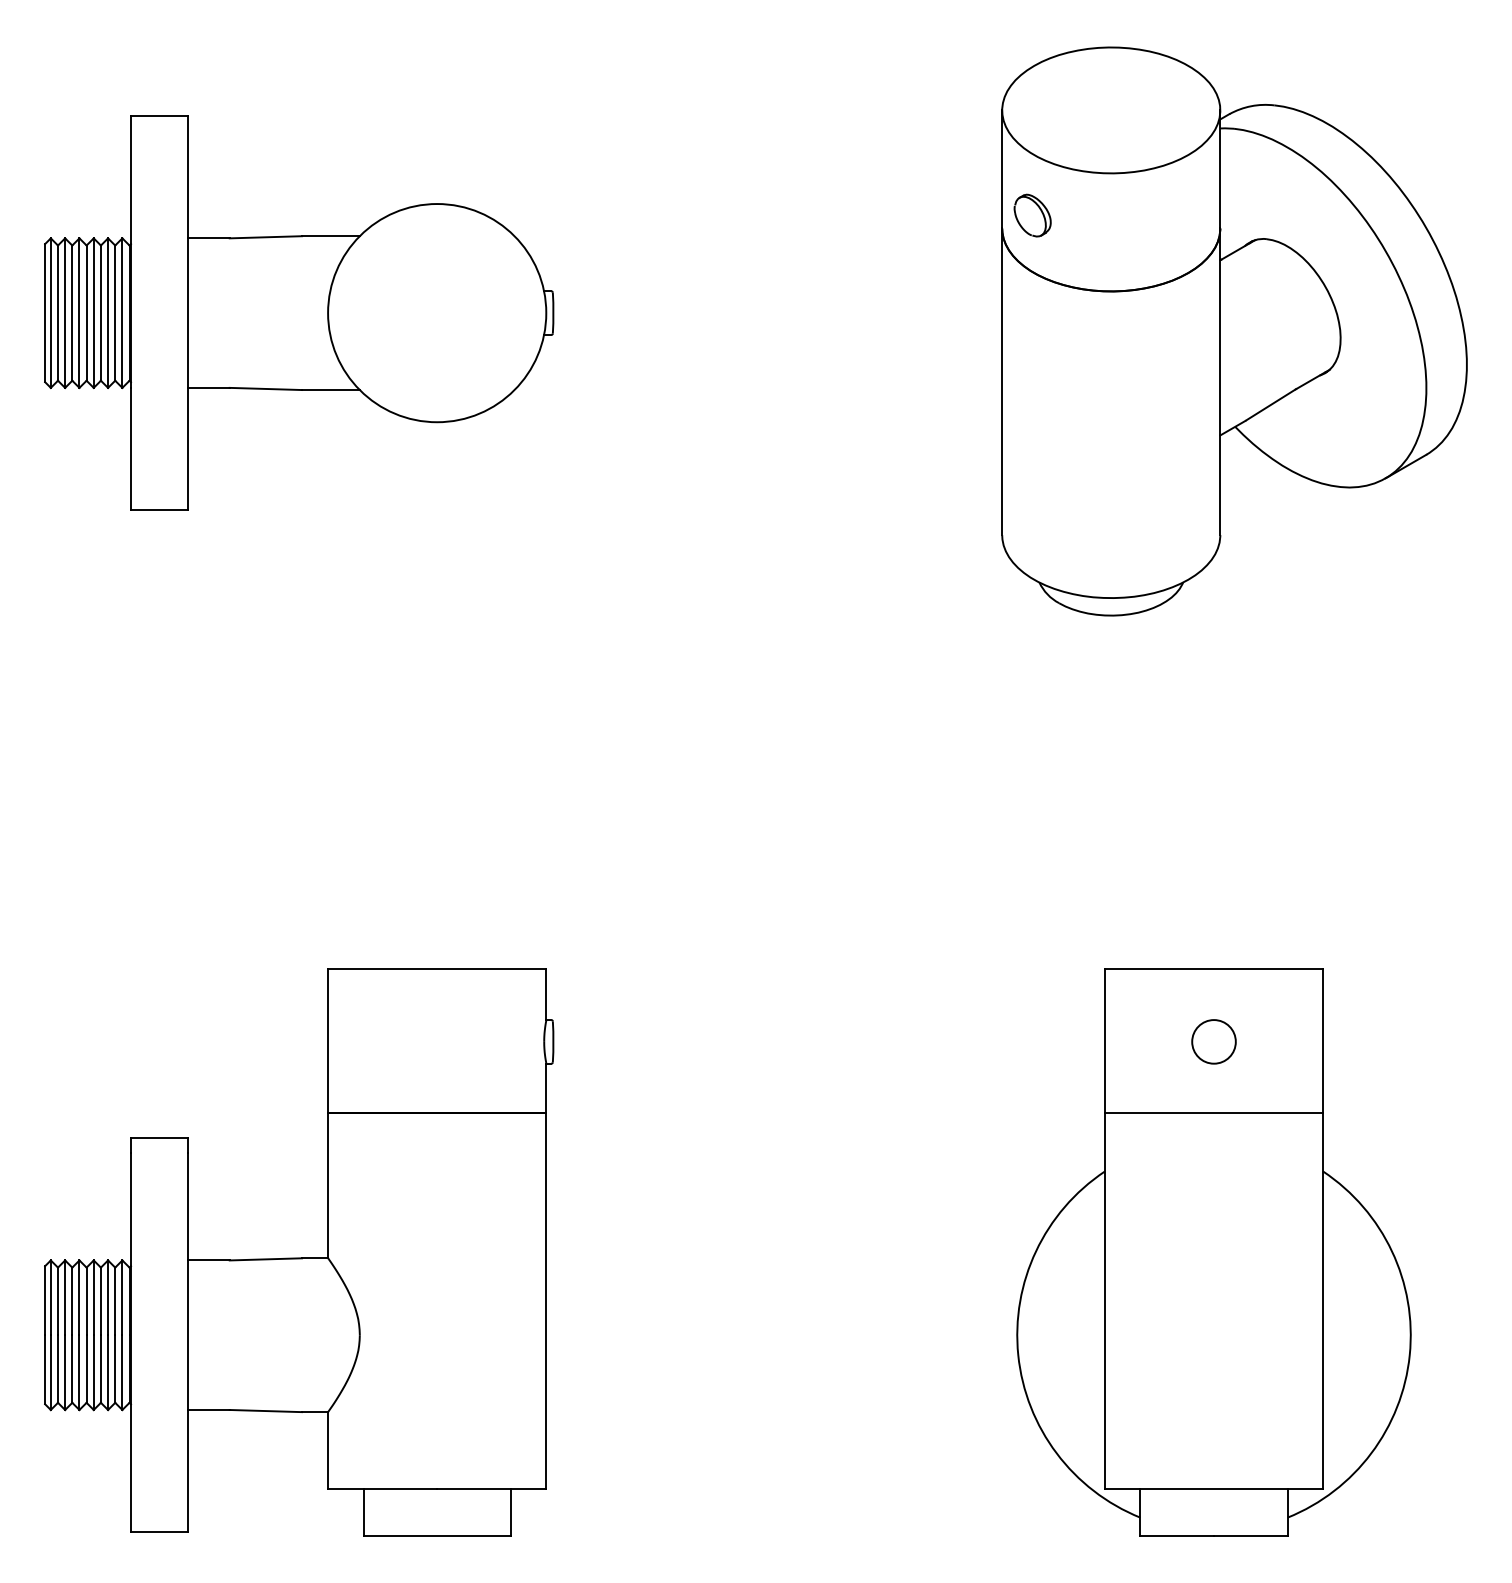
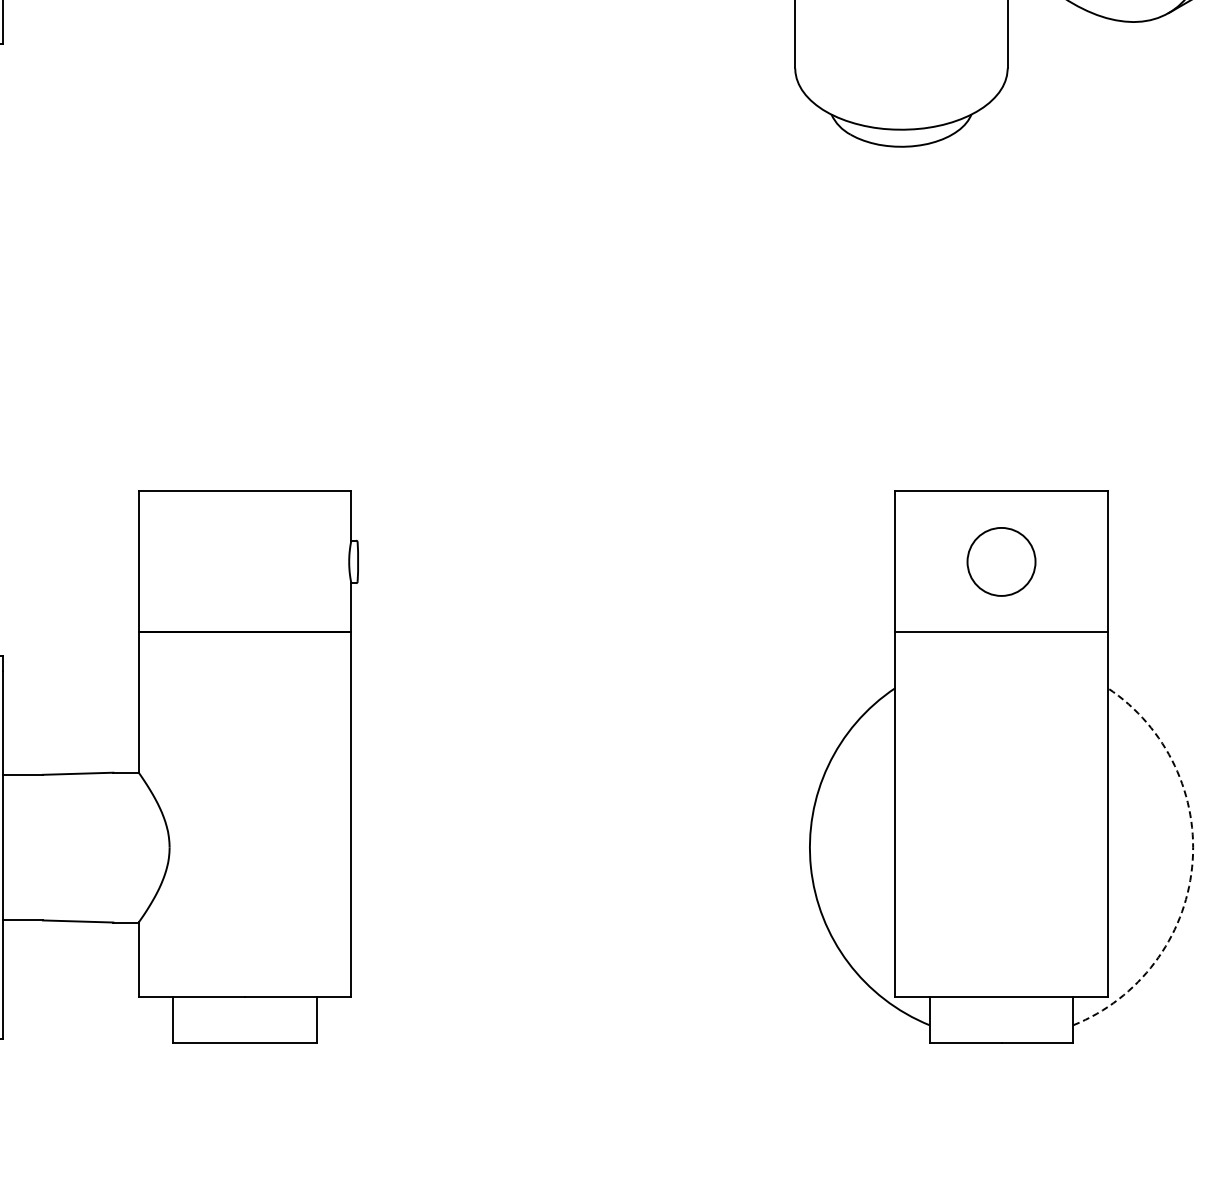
circle: (1213, 1041) -> (1001, 561), size x1.6
arc: (1409, 1355) -> (1191, 867), solid -> dashed

